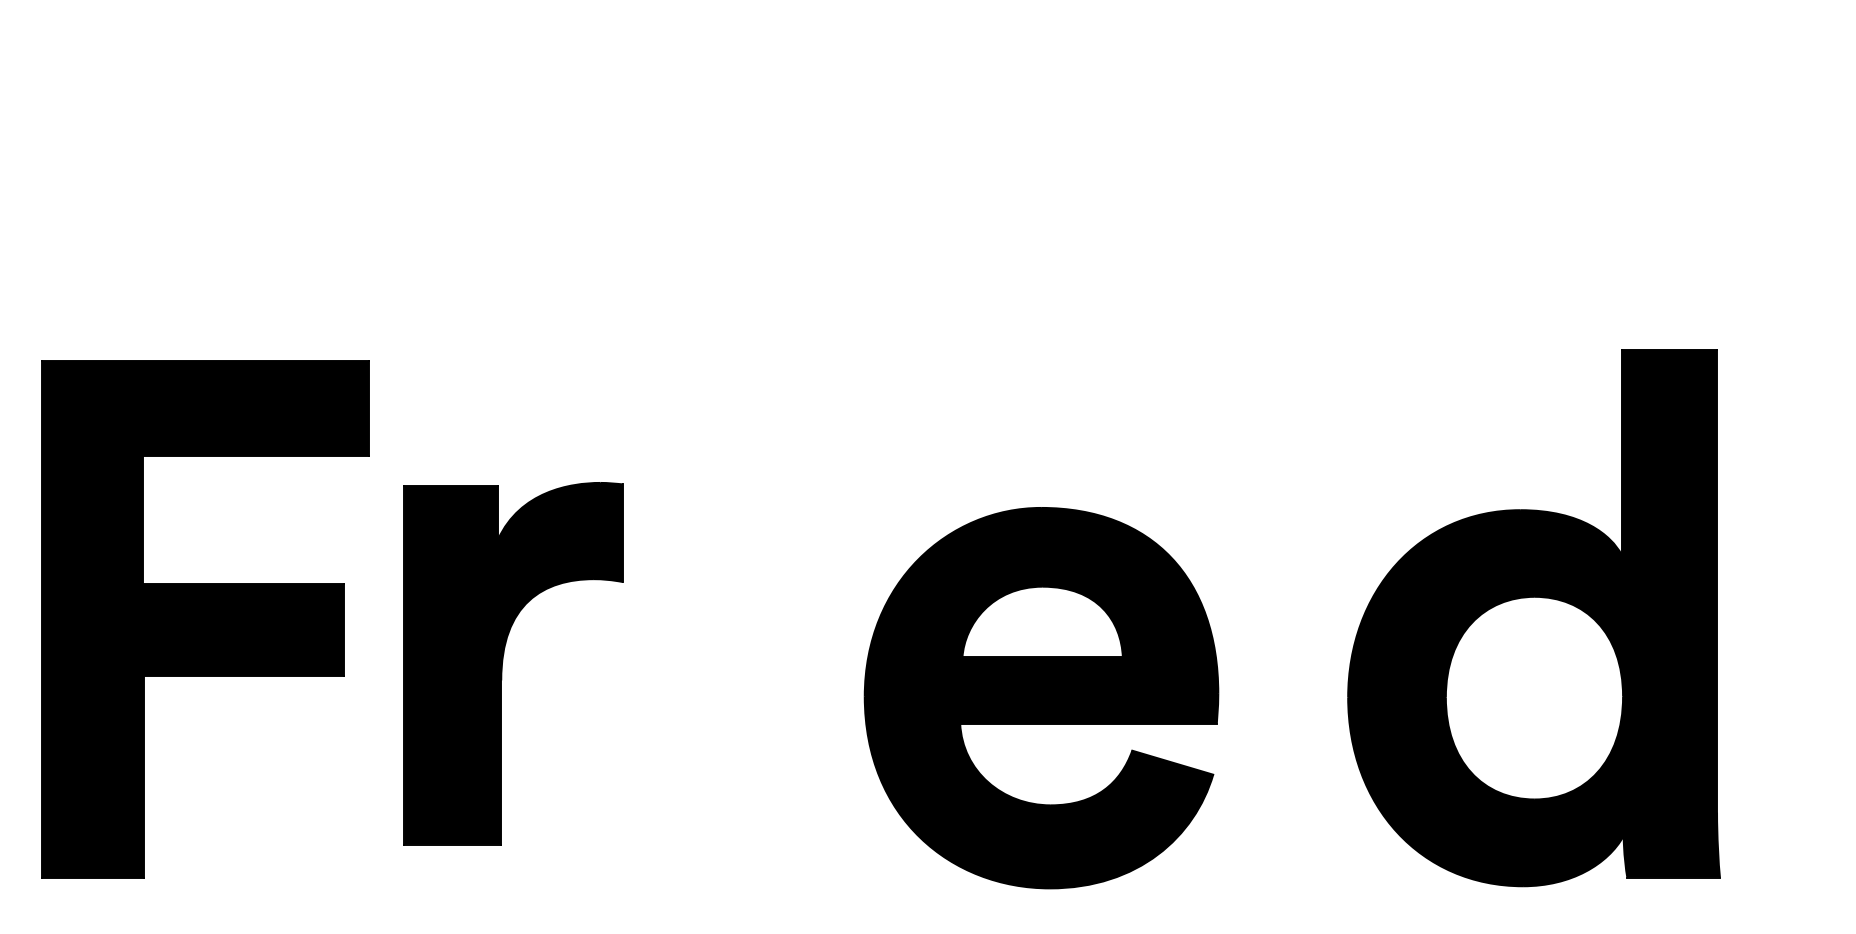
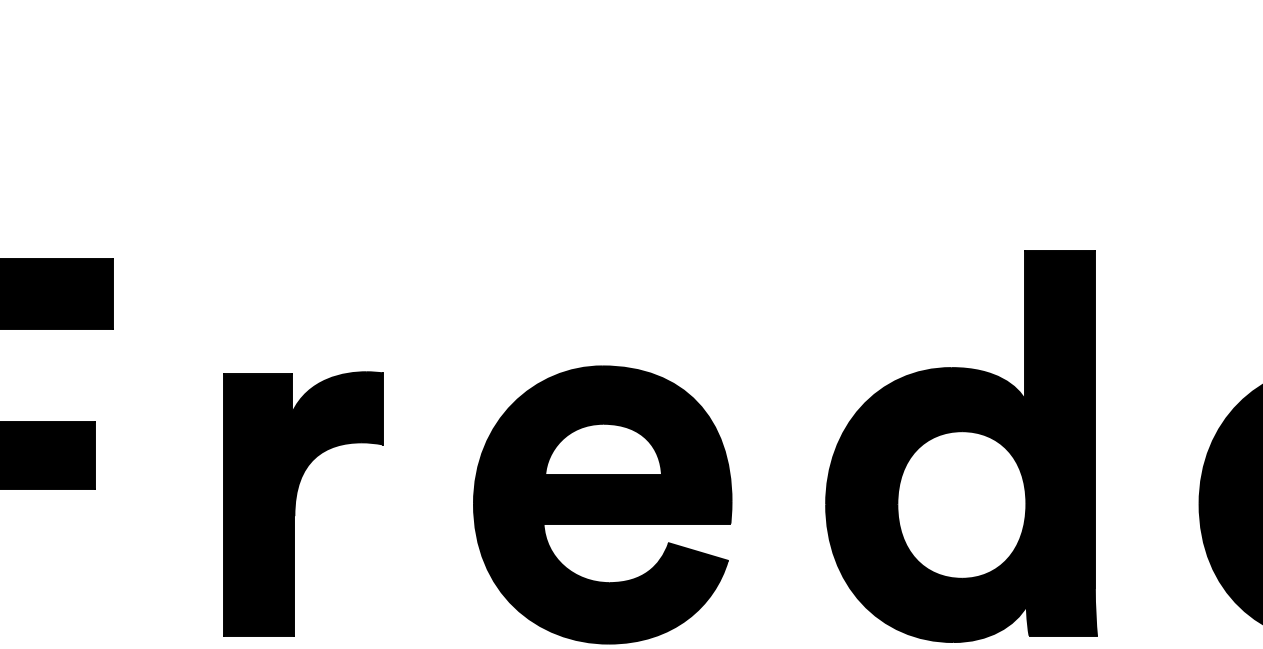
part: (503, 661) -> (296, 502), moved

